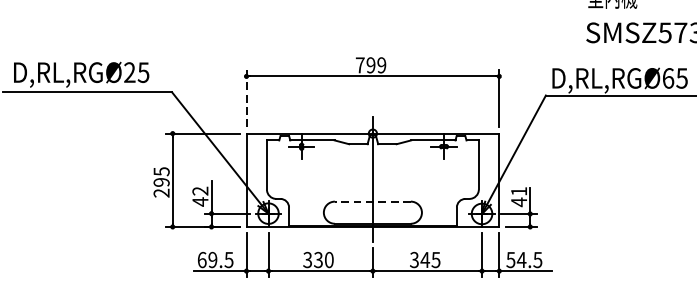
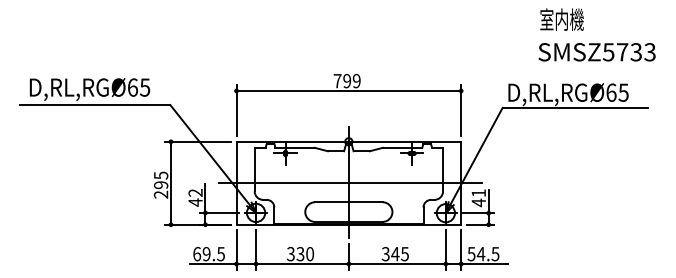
text: (129, 72) -> (132, 87), D,RL,RGØ25 -> D,RL,RGØ65
line: (246, 98) -> (236, 110), dashed -> solid
line: (374, 180) -> (350, 183), added
line: (372, 201) -> (348, 202), dashed -> solid

